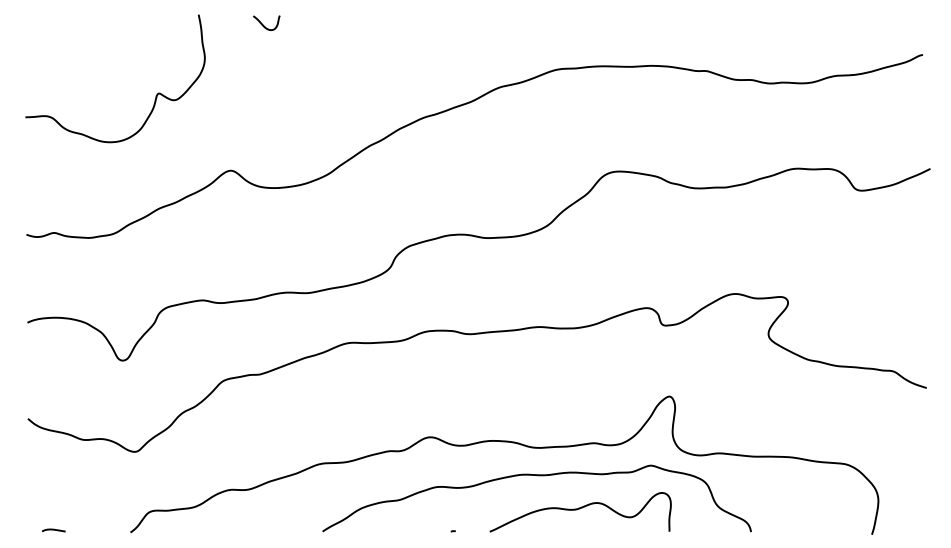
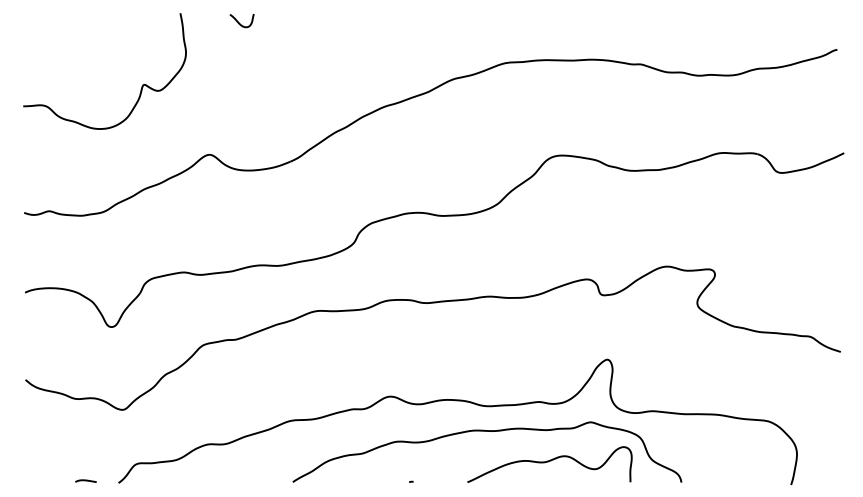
curve: (579, 509) -> (548, 462), moved
line: (53, 529) -> (85, 480), moved

